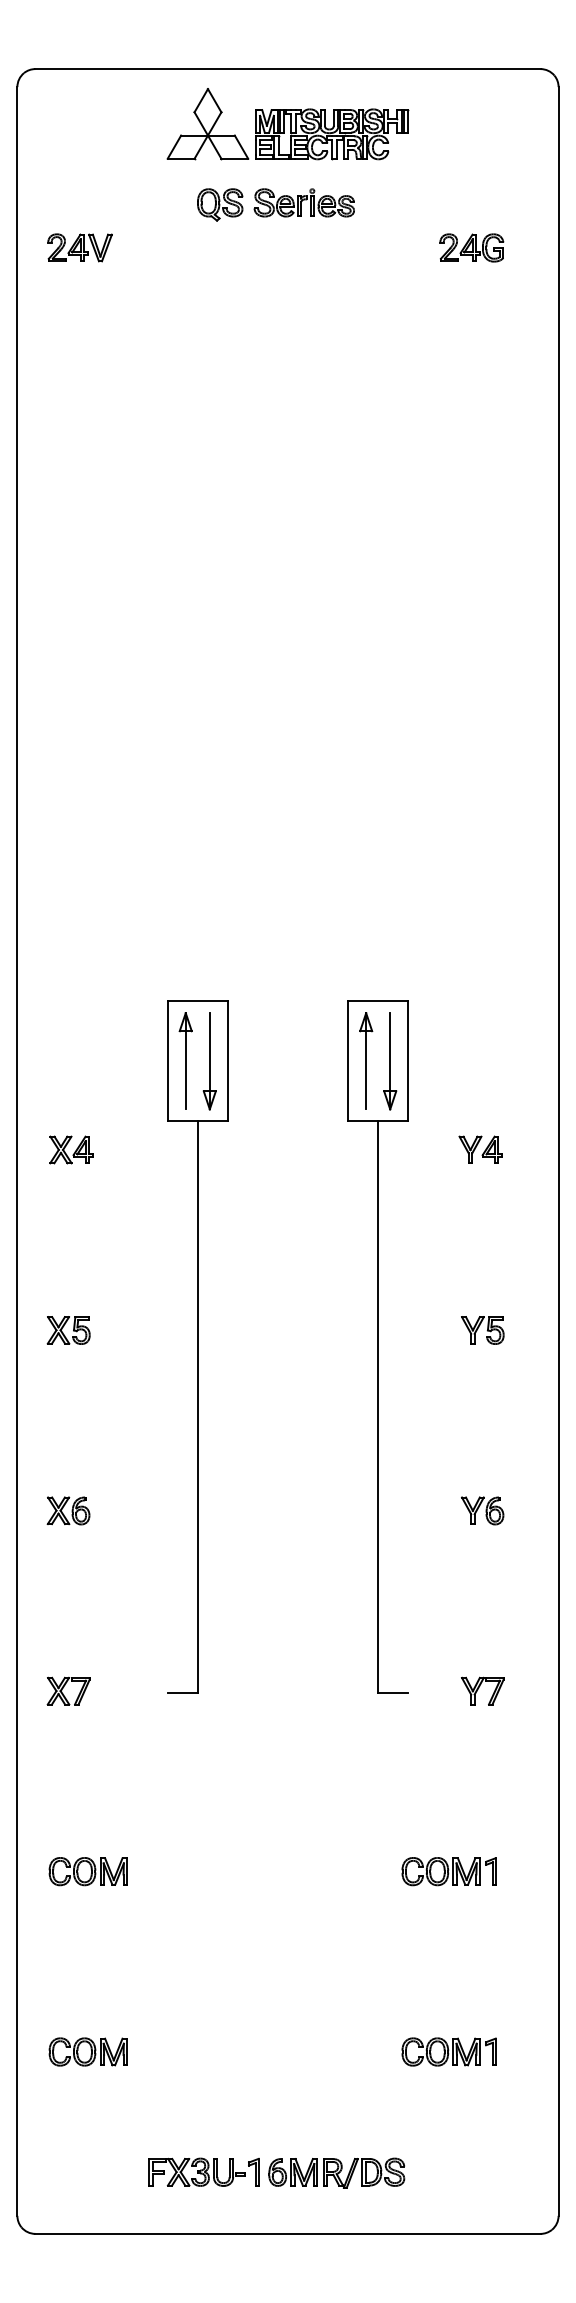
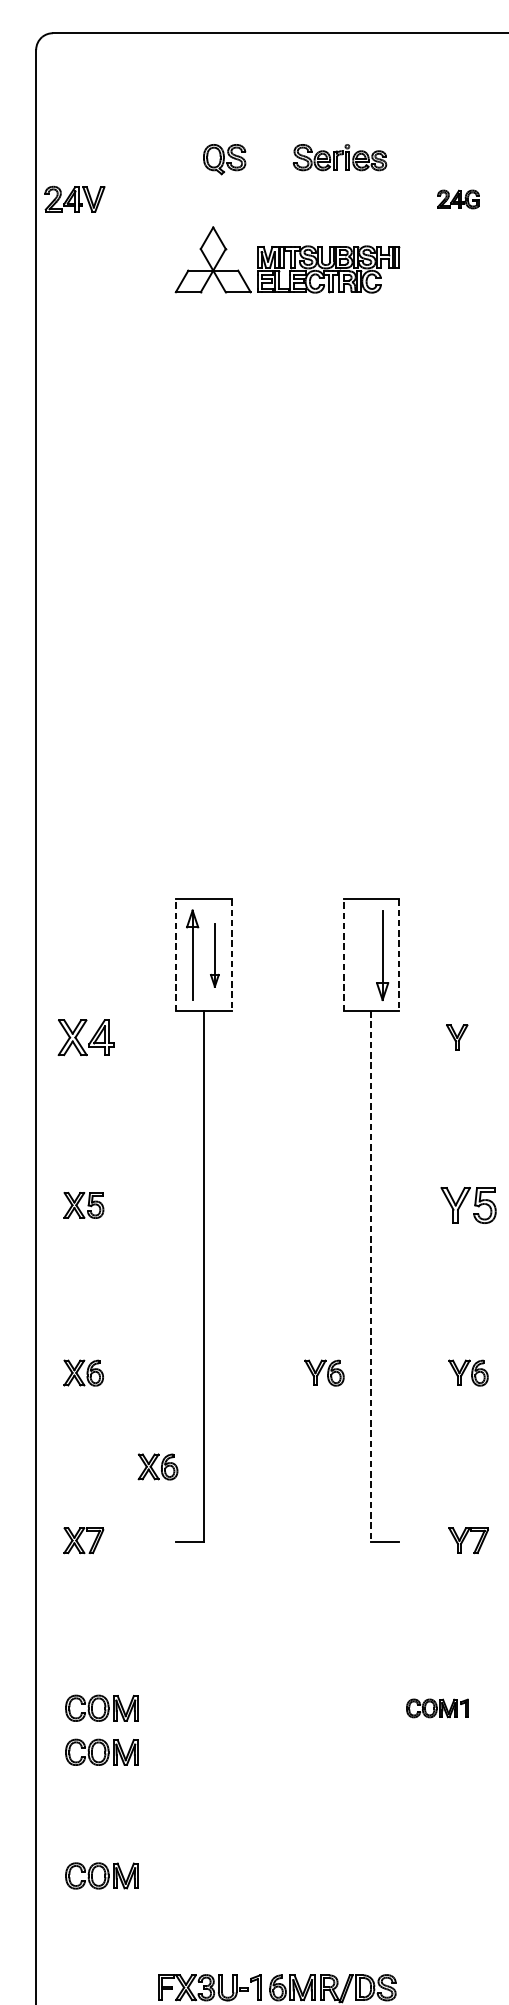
part: (287, 124) -> (287, 260), moved
part: (303, 202) -> (339, 157), moved
part: (79, 247) -> (74, 199), moved
part: (471, 247) -> (458, 199), size x0.7
line: (167, 1060) -> (175, 954), solid -> dashed
line: (348, 1060) -> (343, 954), solid -> dashed
part: (366, 1060) -> (360, 954), removed
part: (209, 1061) -> (214, 955), size x0.7
line: (227, 1061) -> (231, 955), solid -> dashed
line: (408, 1061) -> (399, 955), solid -> dashed
part: (71, 1149) -> (86, 1037), size x1.4
part: (491, 1149) -> (476, 1037), removed
part: (482, 1330) -> (468, 1205), size x1.4
line: (378, 1407) -> (371, 1277), solid -> dashed
part: (327, 1510) -> (324, 1372), added
part: (148, 1611) -> (158, 1466), added
part: (448, 1871) -> (436, 1708), size x0.7
part: (87, 1918) -> (101, 1751), added
part: (448, 2051) -> (436, 1875), removed

